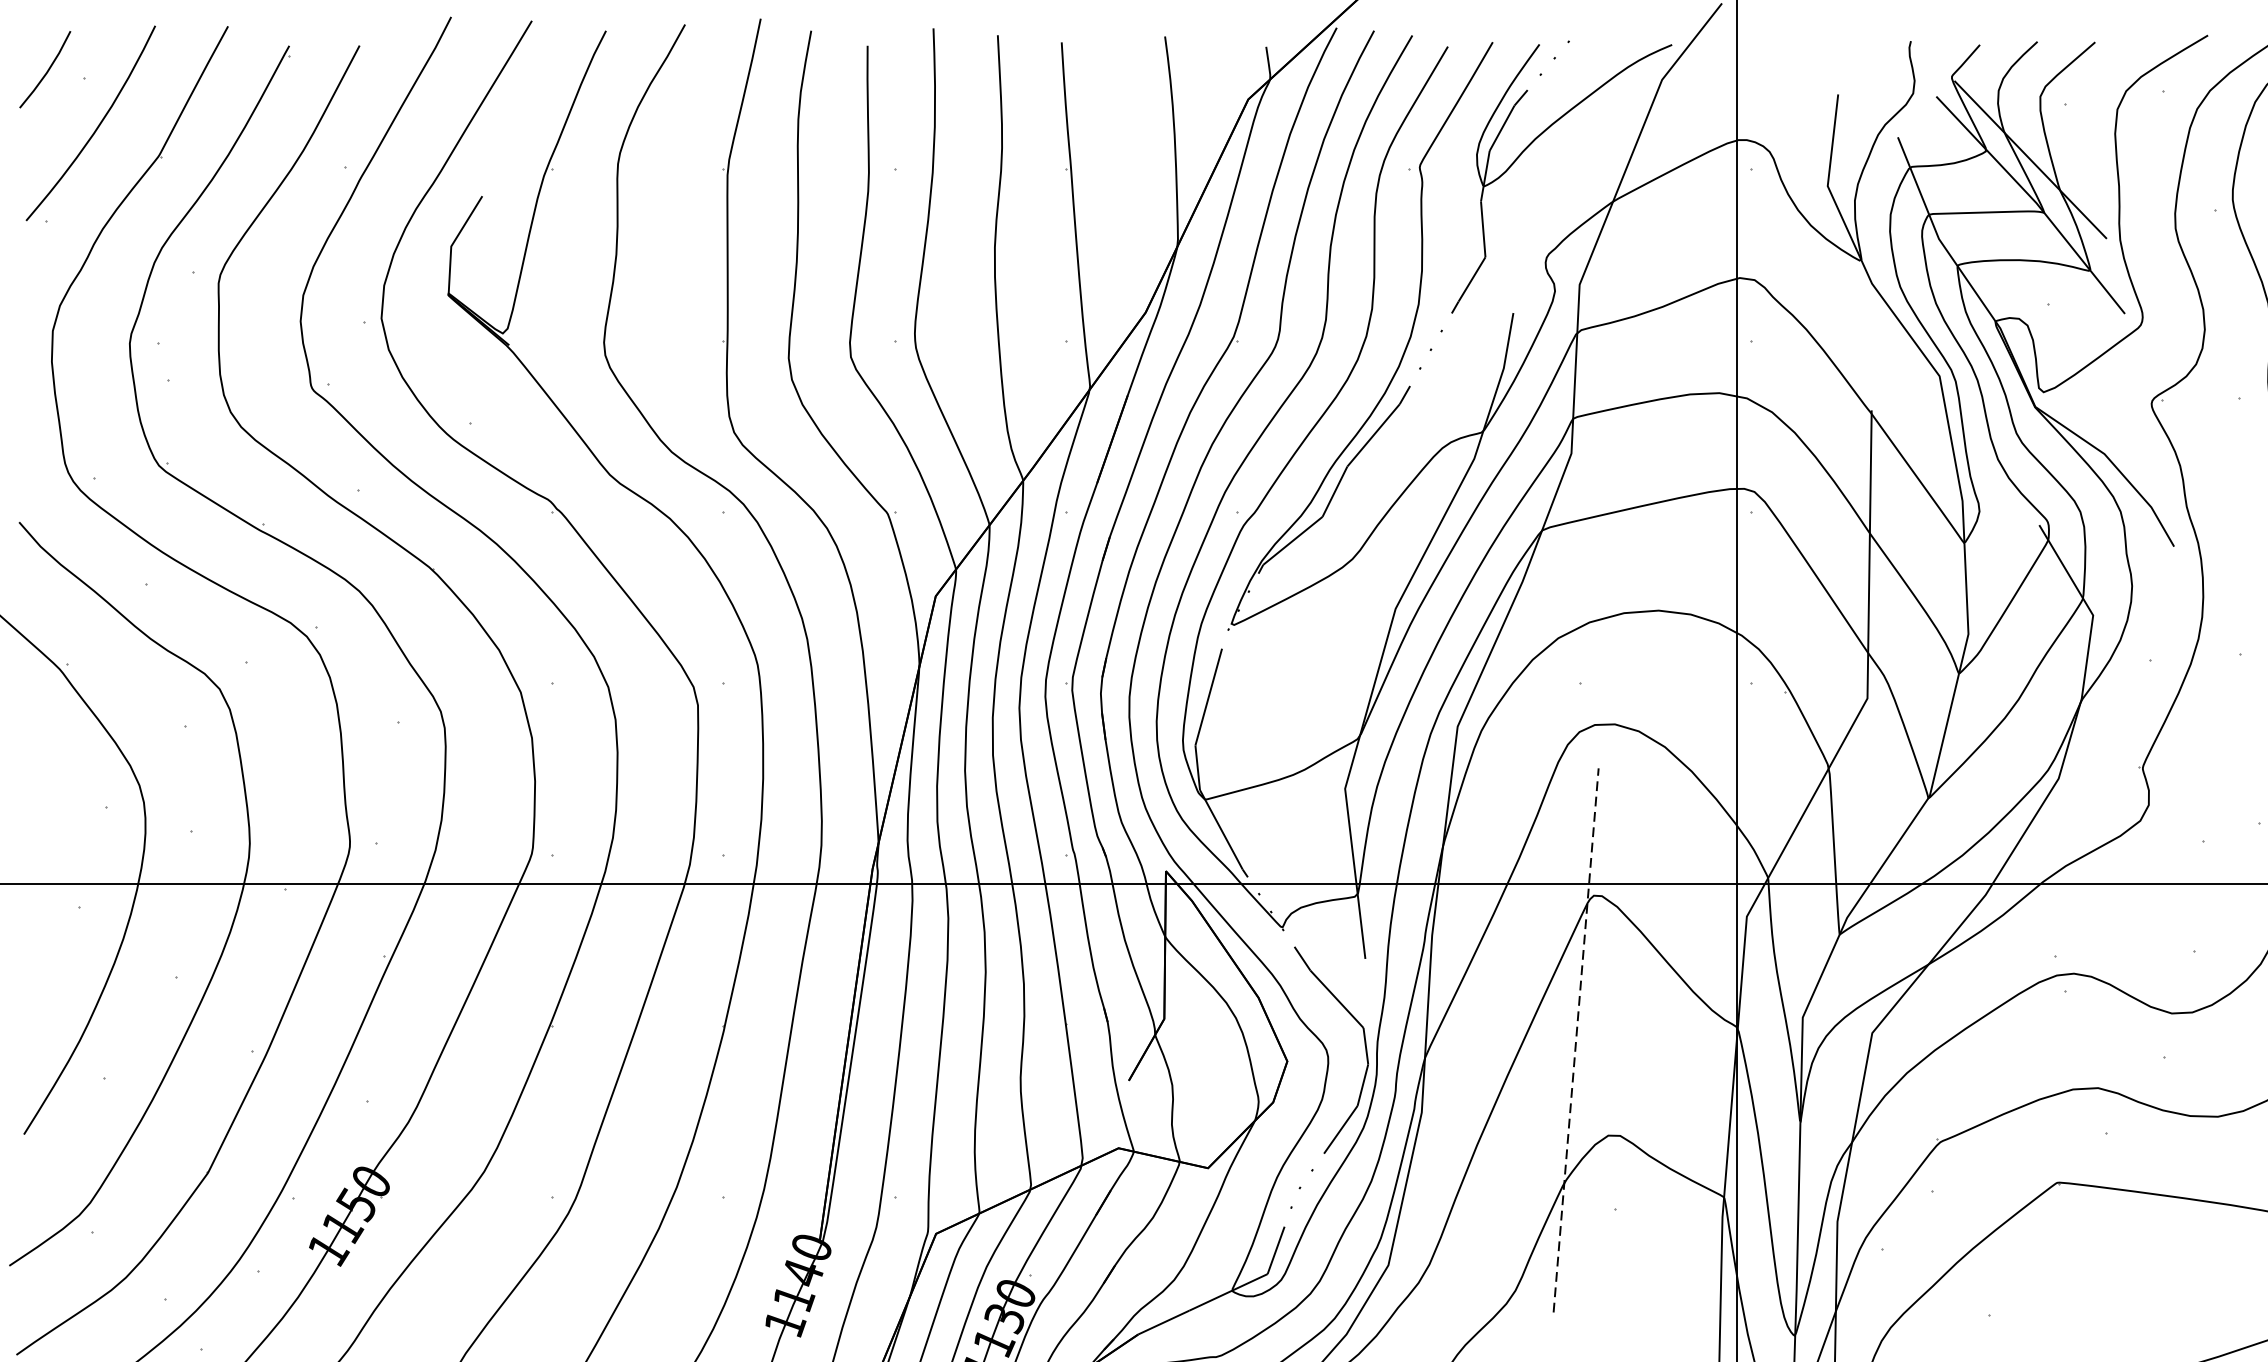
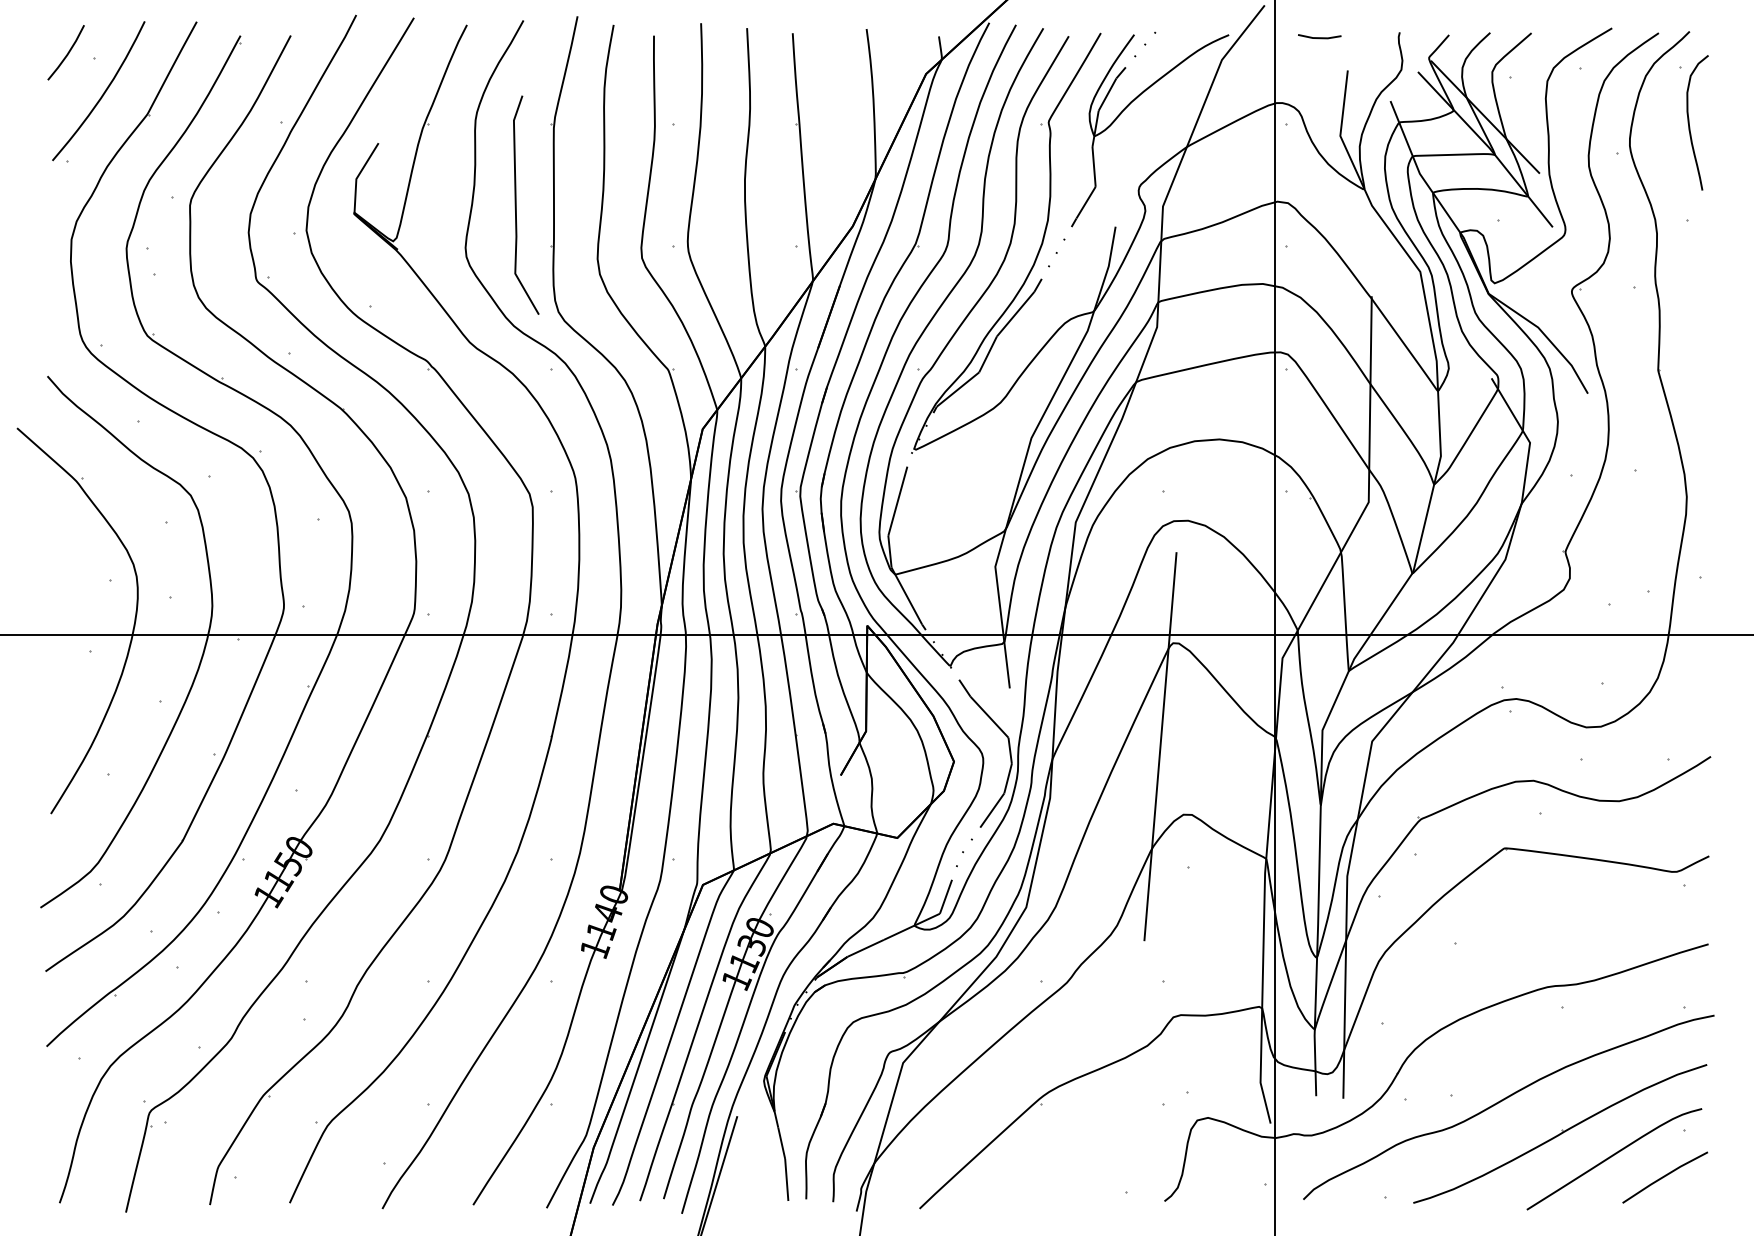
line: (1798, 48) -> (1319, 37), added
line: (675, 281) -> (516, 204), added
line: (1576, 1040) -> (1160, 746), dashed -> solid

